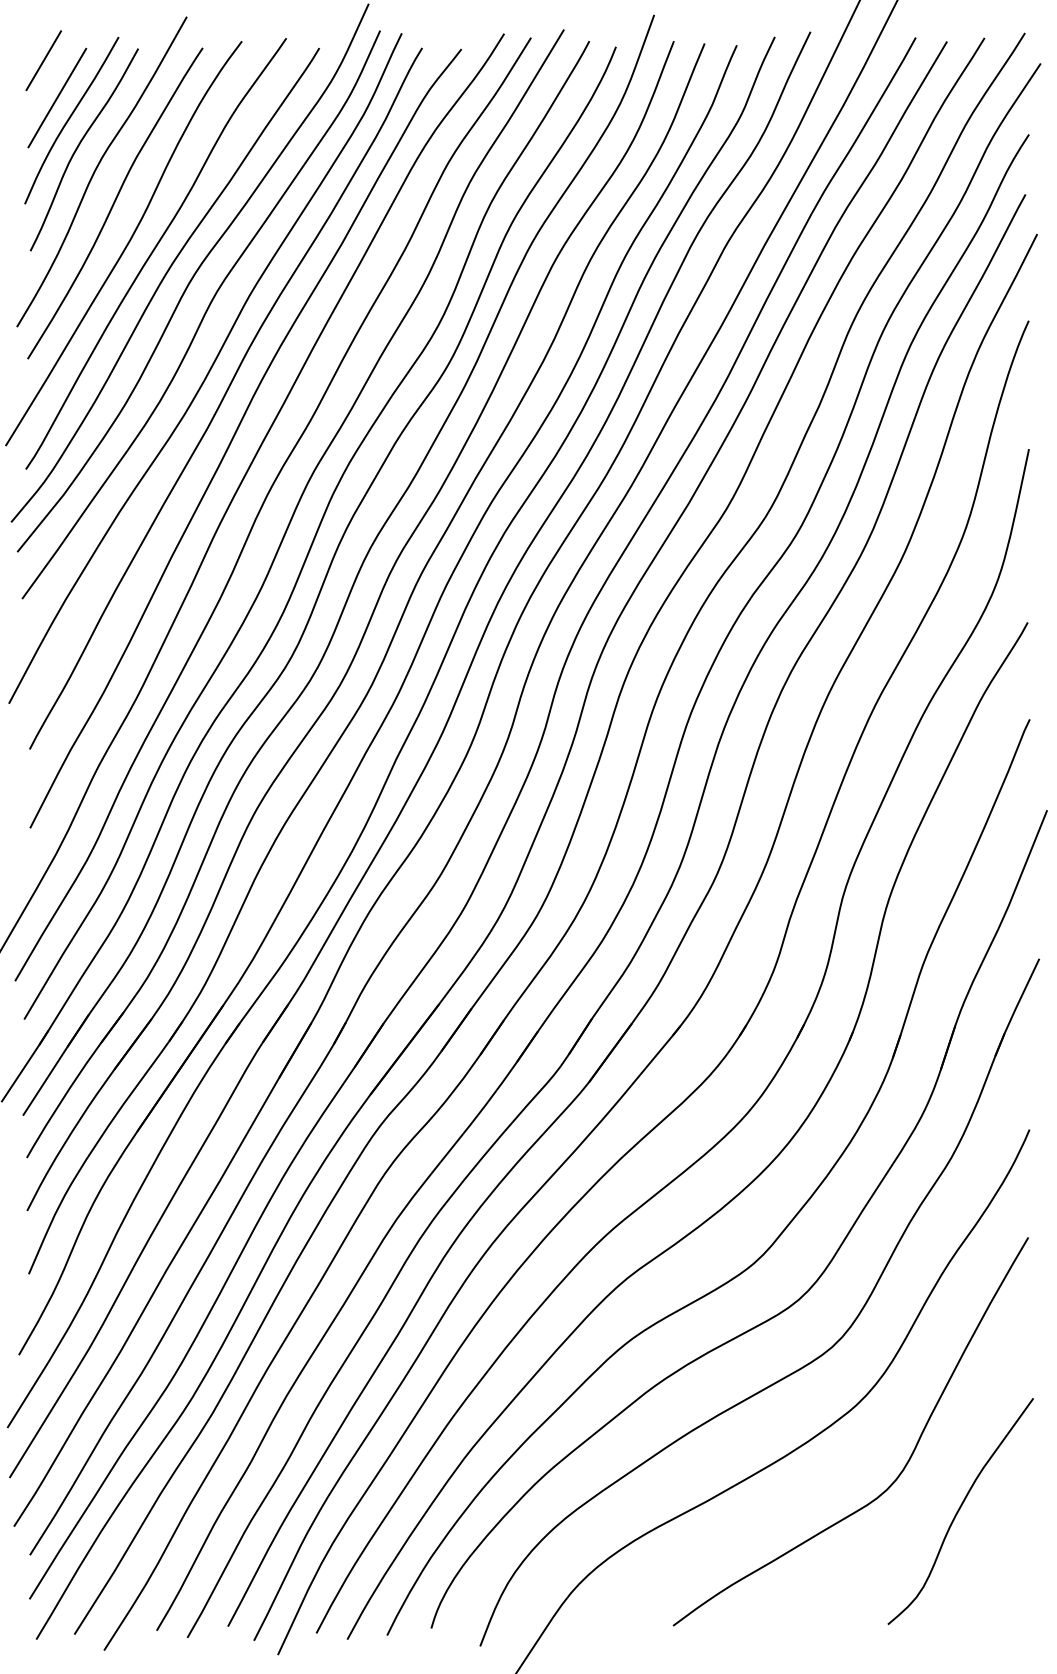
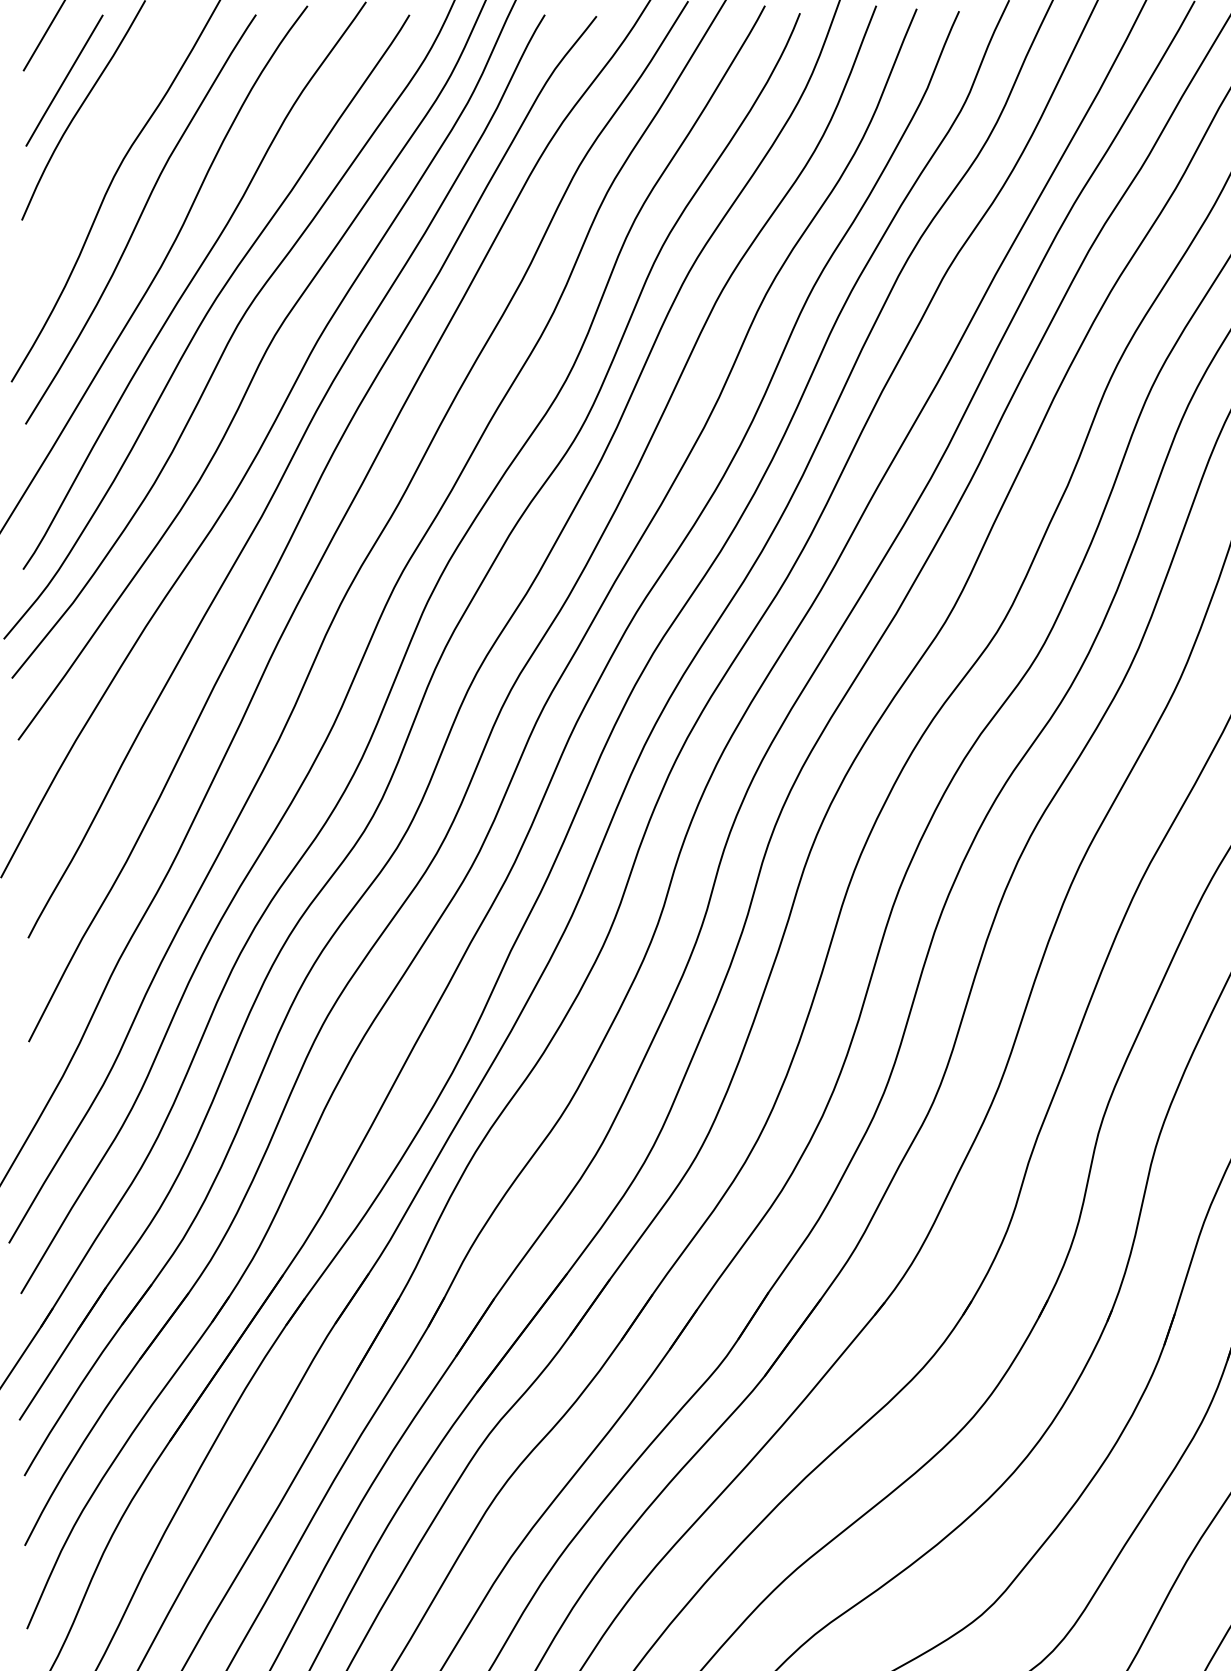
curve: (79, 146) -> (93, 144), removed

